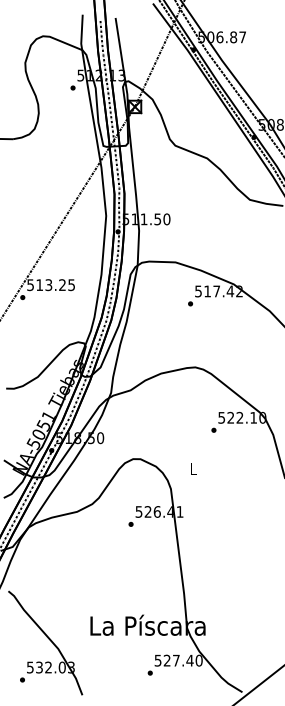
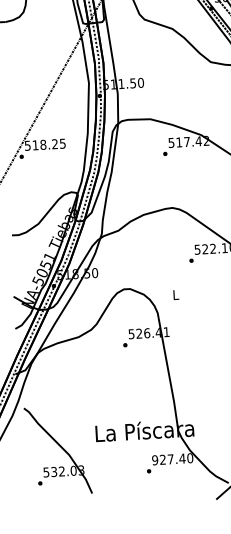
text: (48, 285) -> (43, 145), 513.25 -> 518.25
text: (157, 660) -> (154, 460), 527.40 -> 927.40

